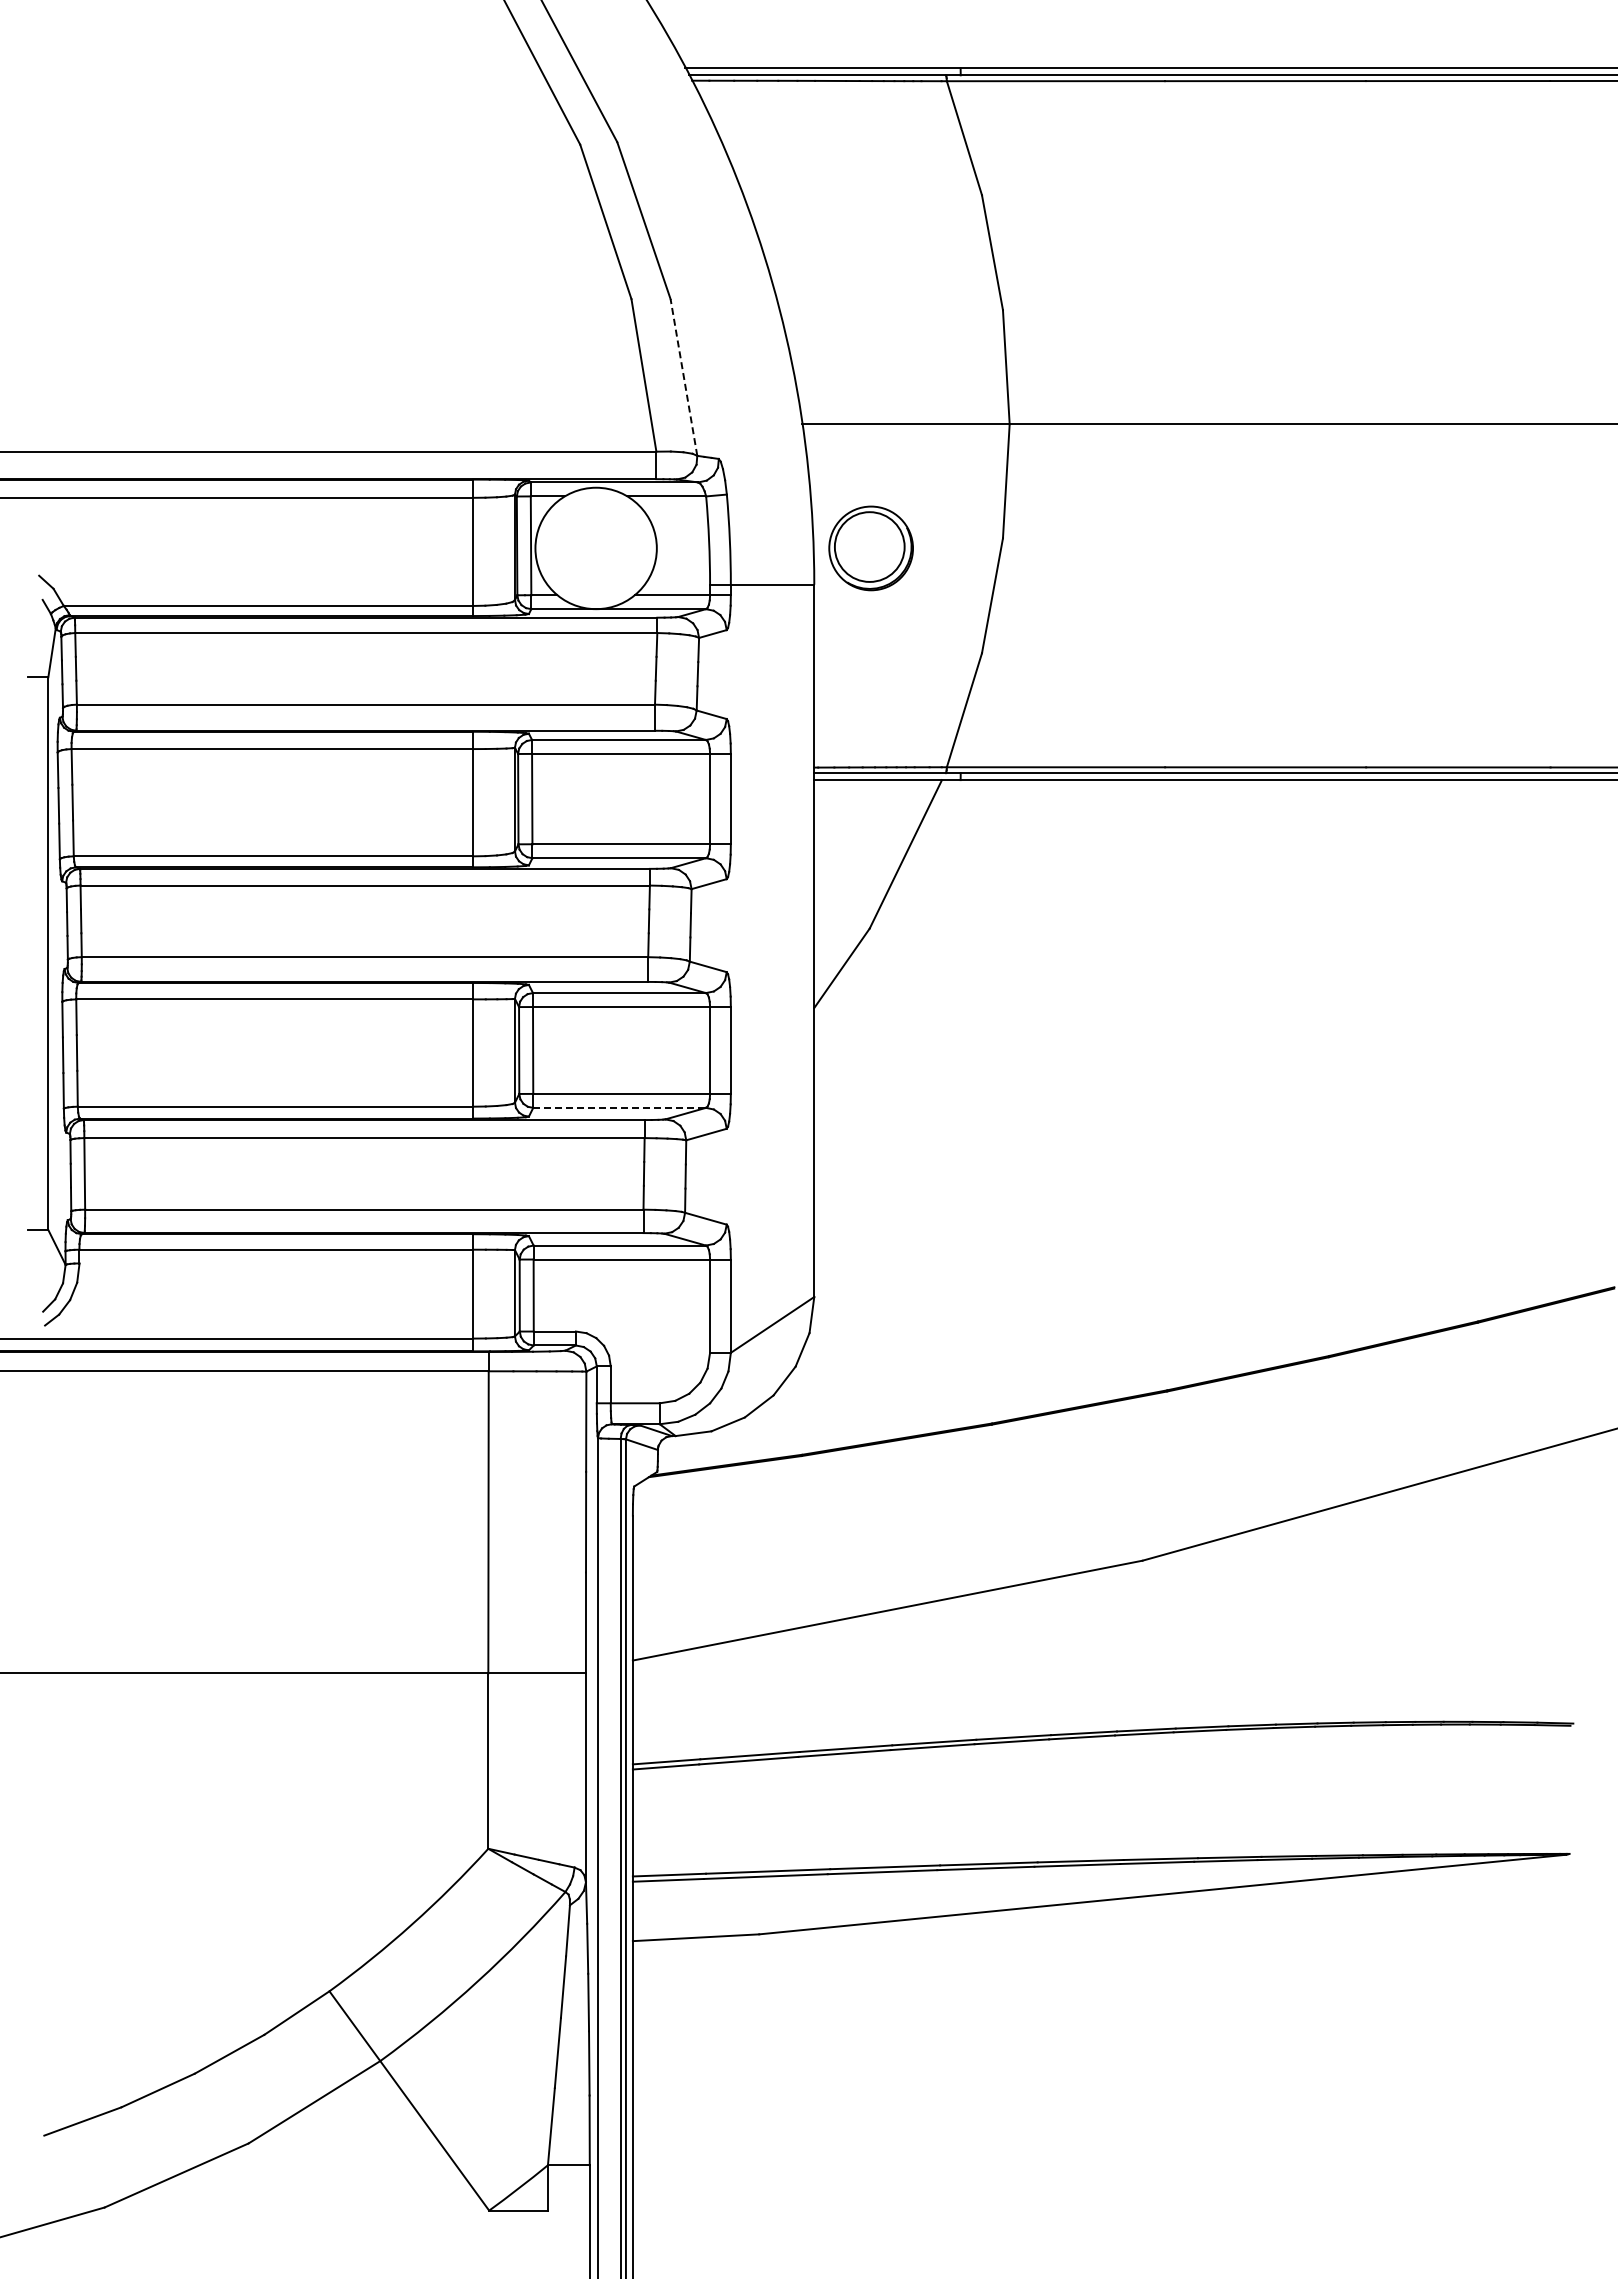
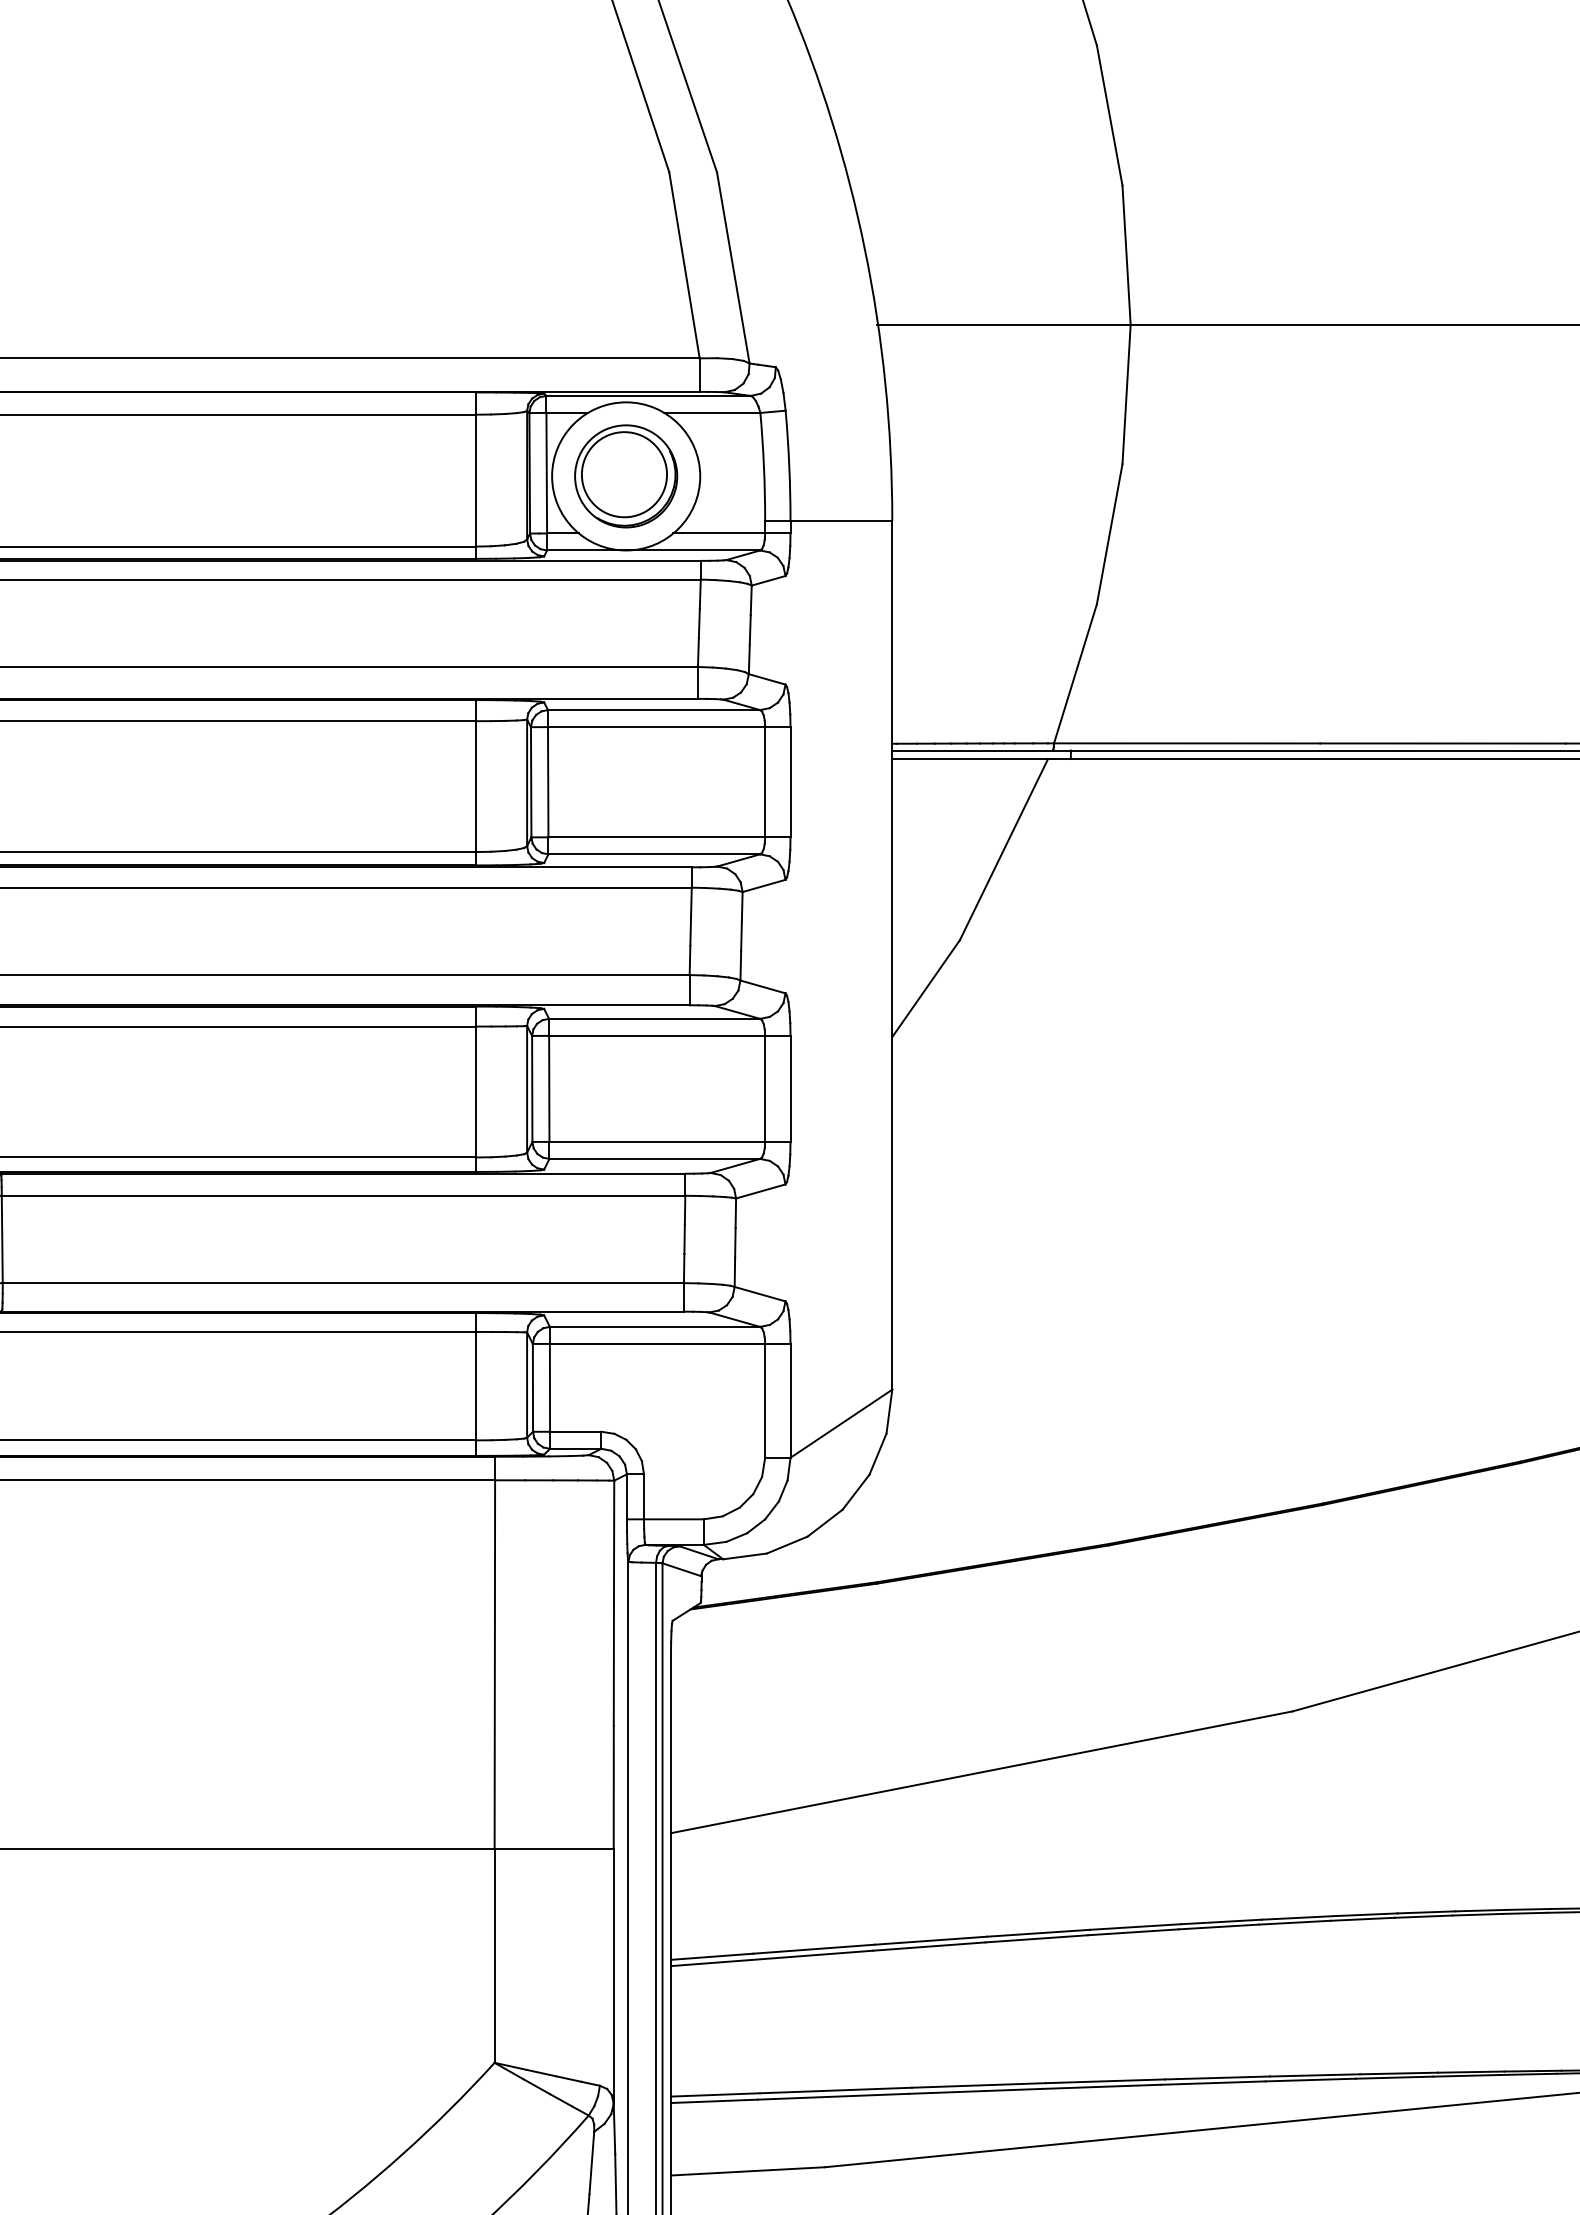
line: (683, 377) -> (732, 267), dashed -> solid
part: (870, 548) -> (625, 476), moved
line: (620, 1107) -> (655, 1158), dashed -> solid

